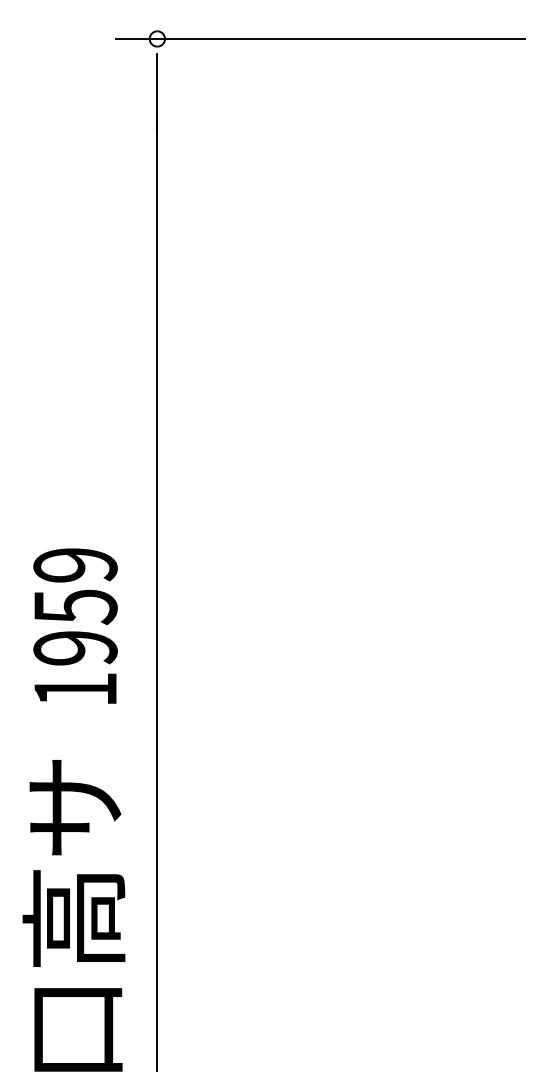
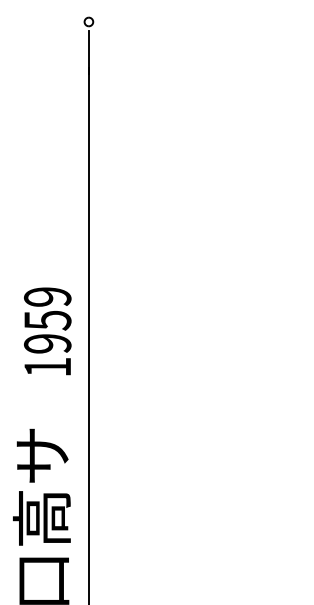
line: (319, 38) -> (180, 21), removed
text: (75, 626) -> (47, 331), moved

